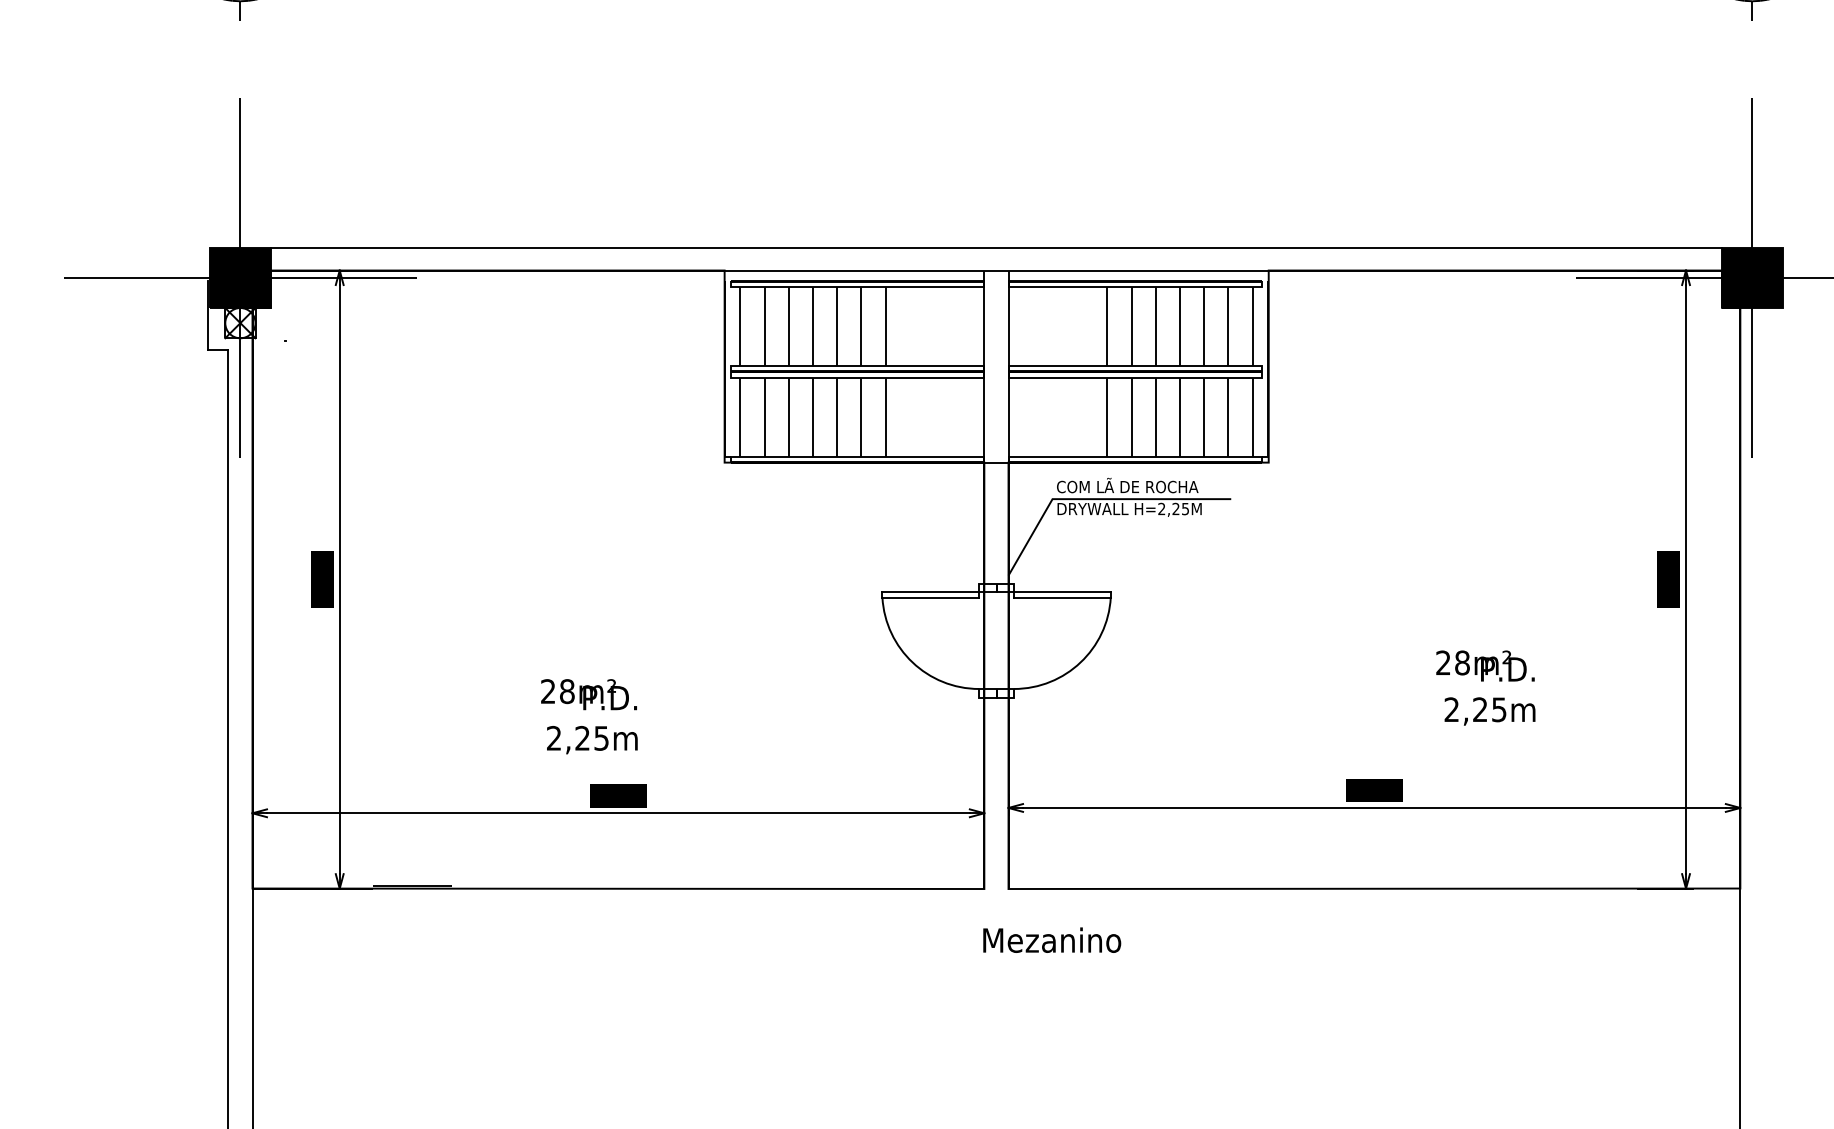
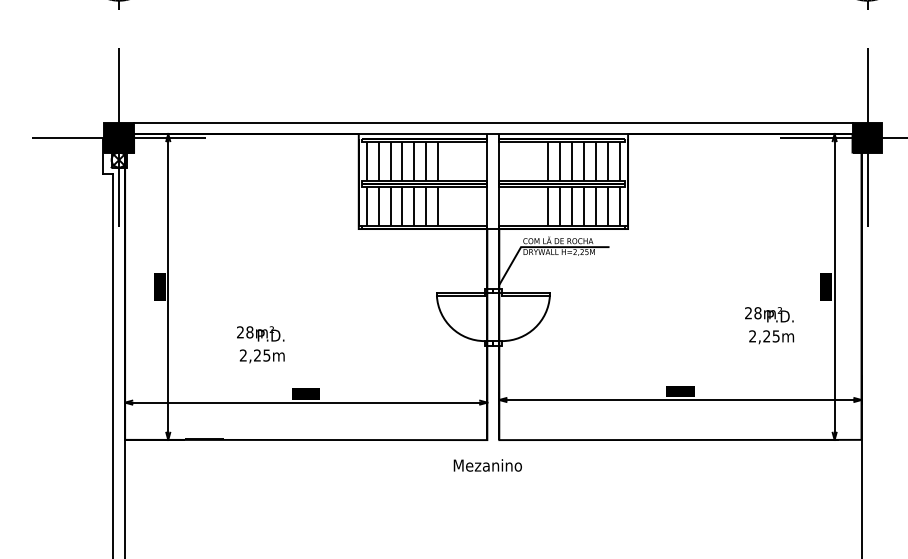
text: (1485, 687) -> (769, 325), moved
text: (588, 716) -> (260, 344), moved
text: (1051, 940) -> (487, 465), moved

